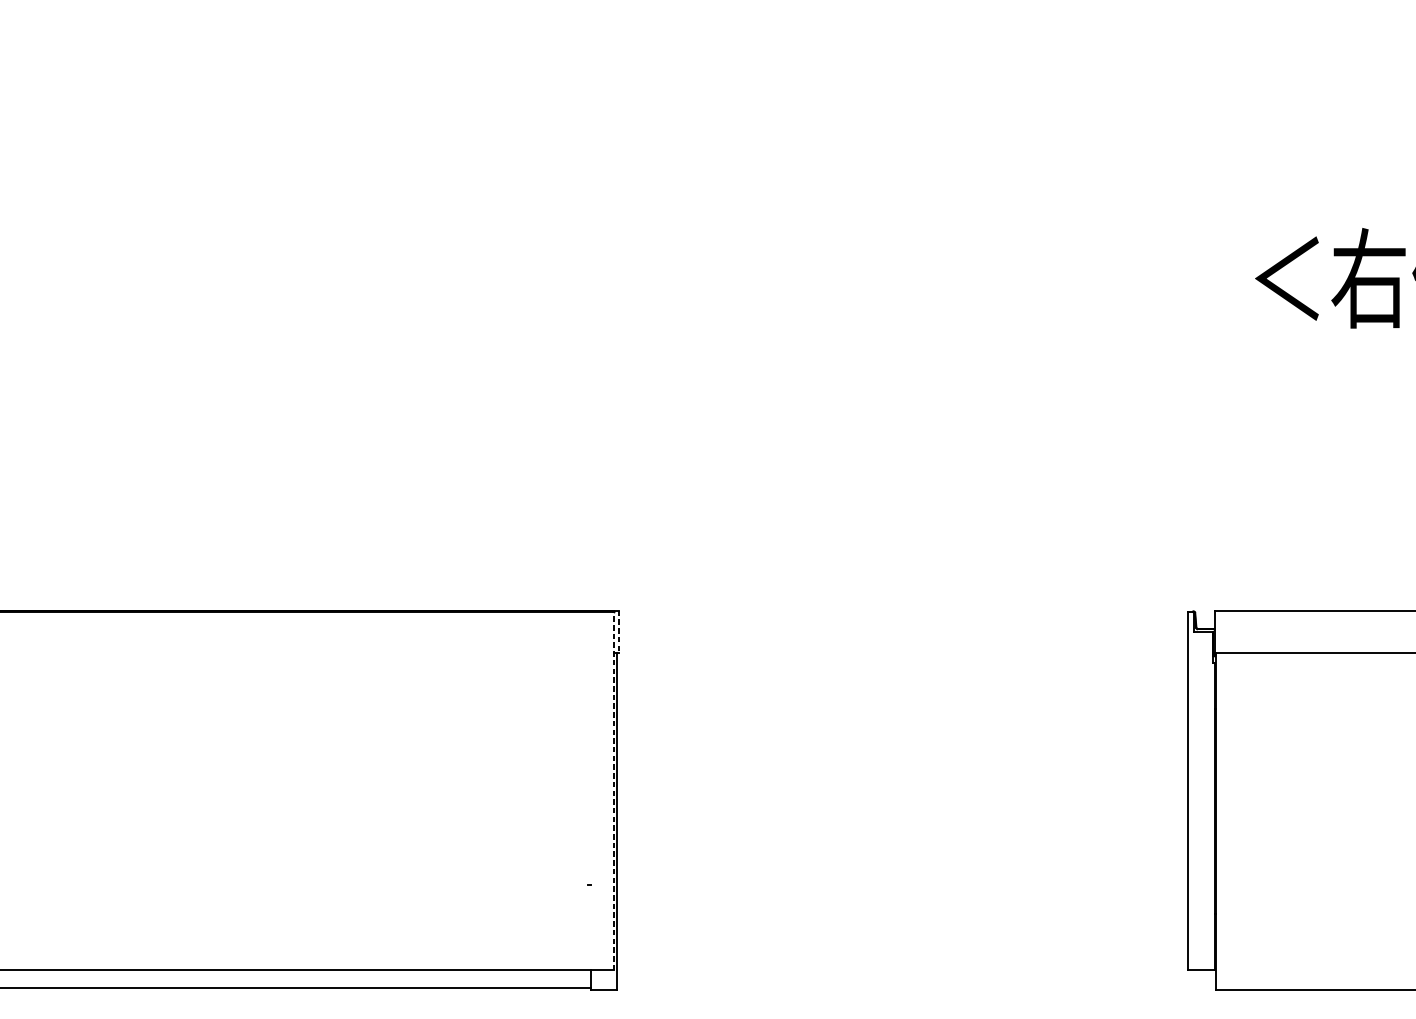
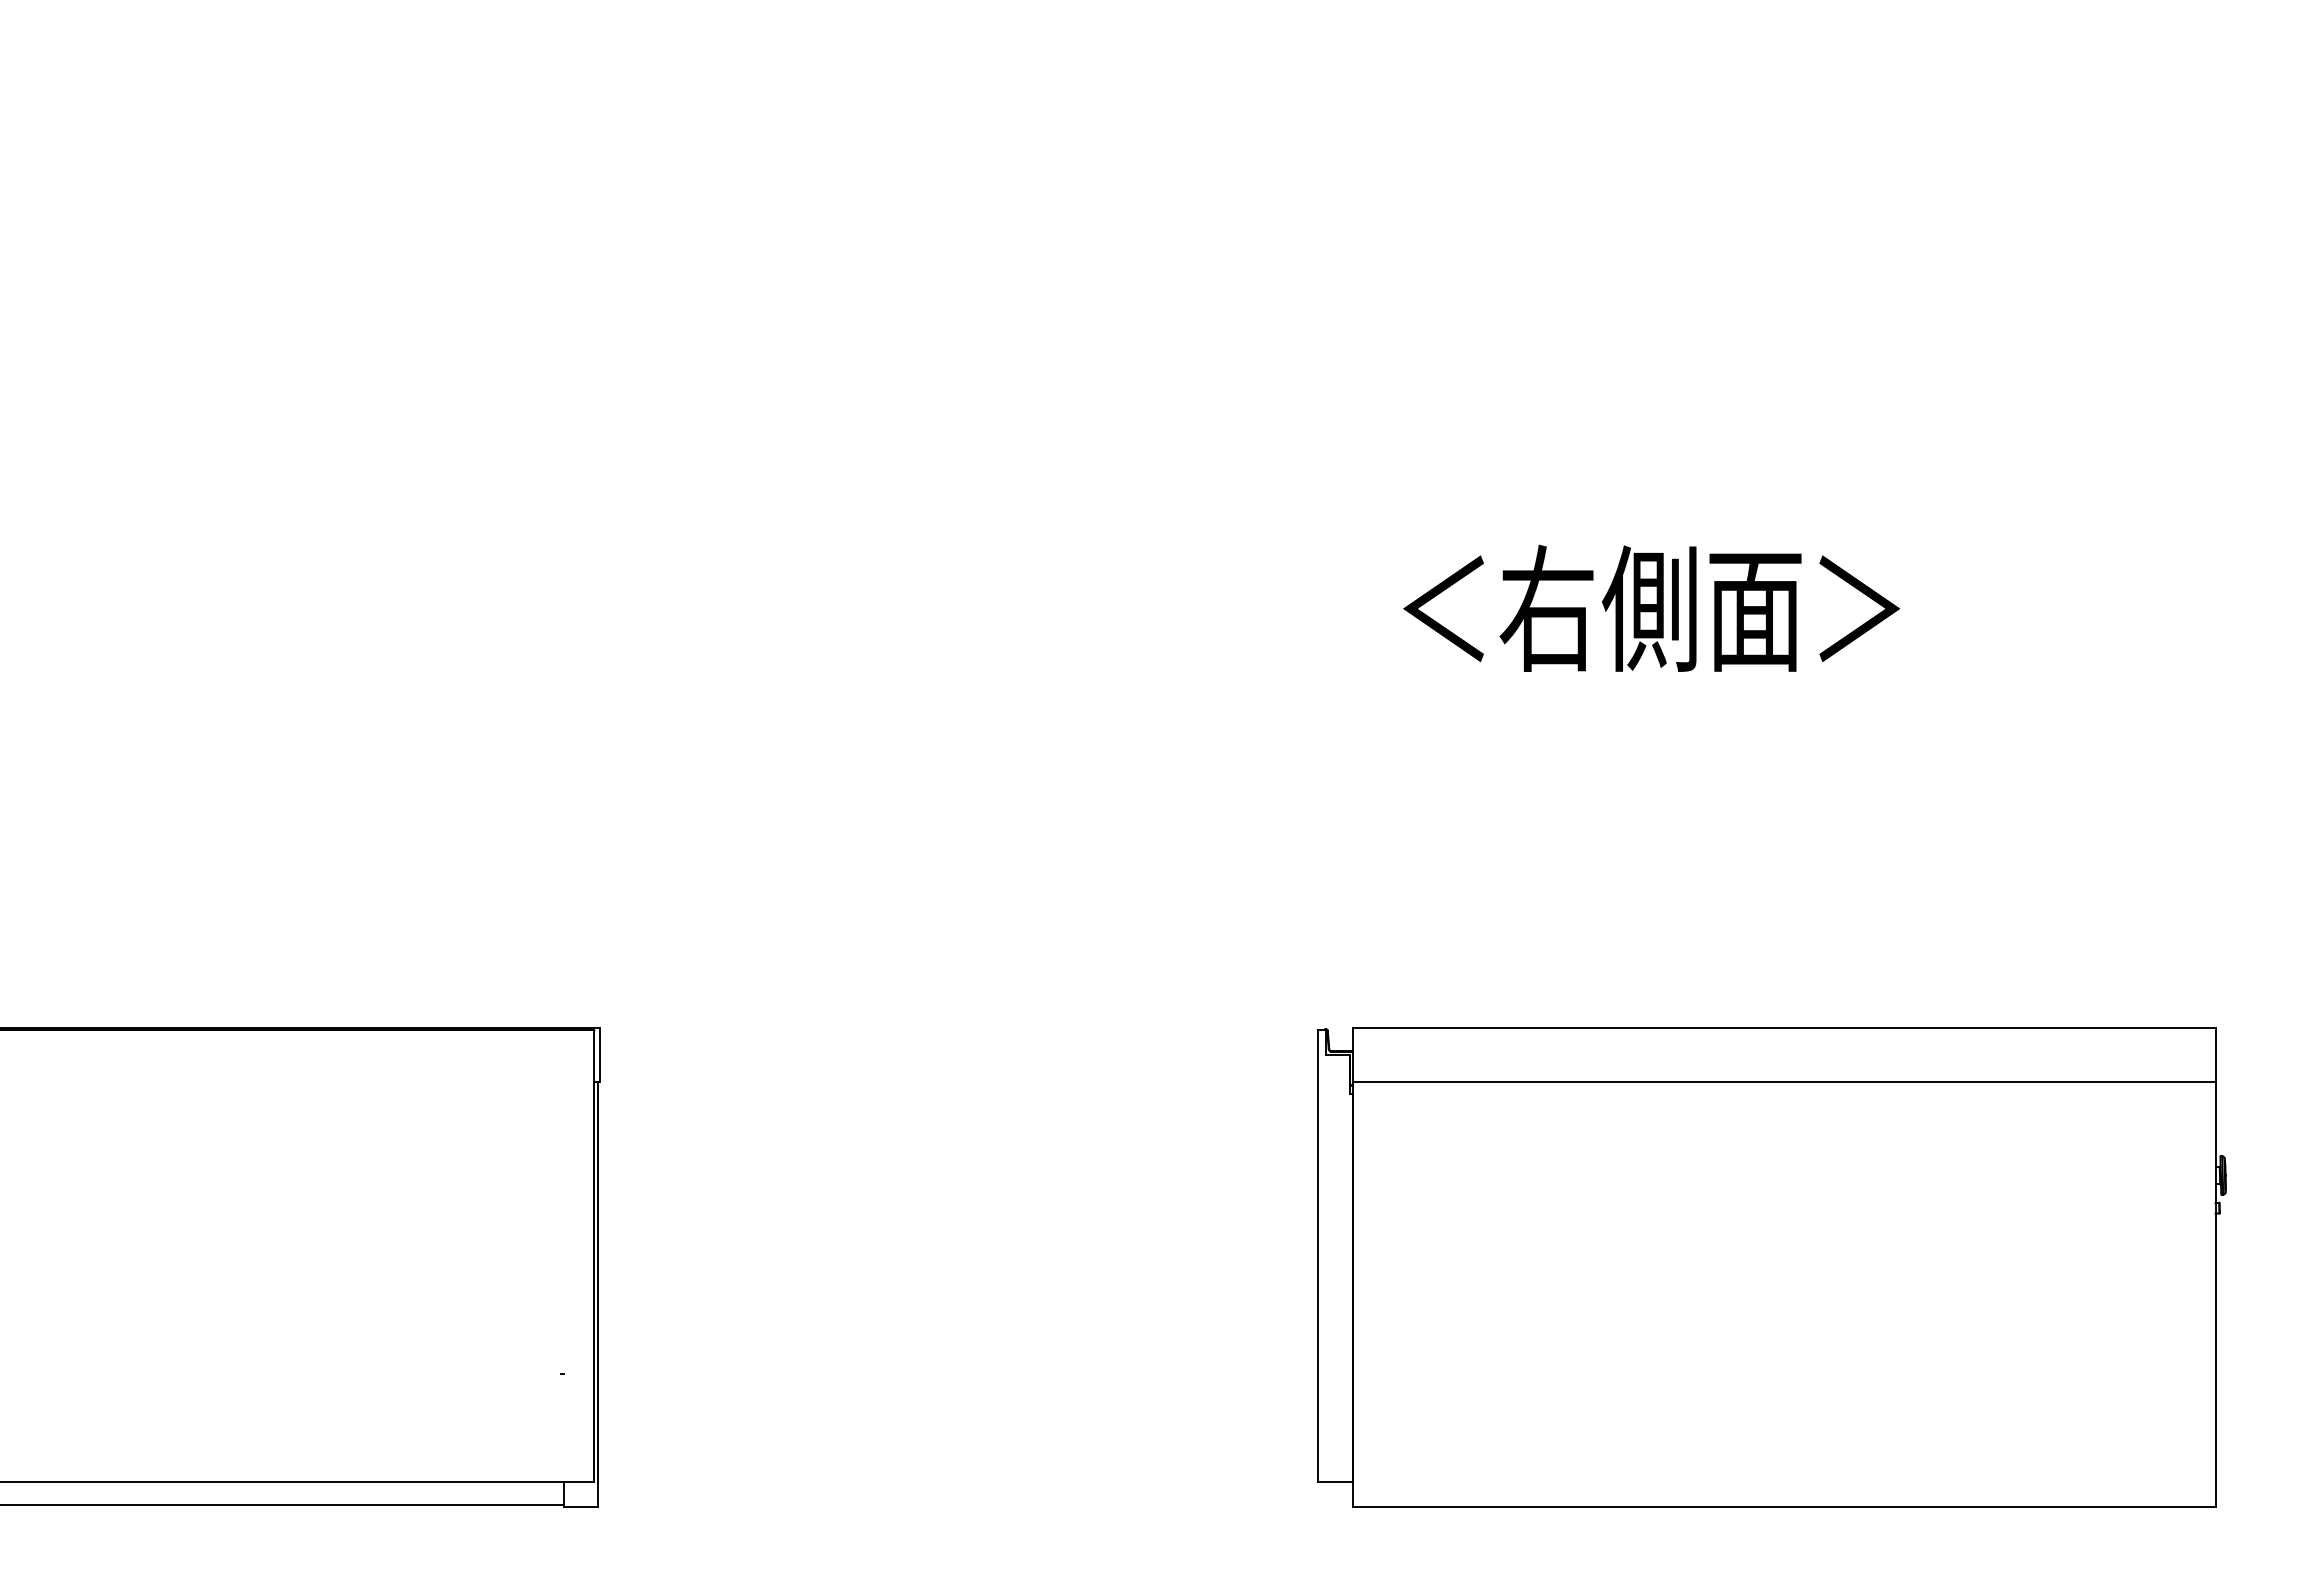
line: (619, 631) -> (600, 1054), dashed -> solid
line: (613, 790) -> (593, 1255), dashed -> solid

